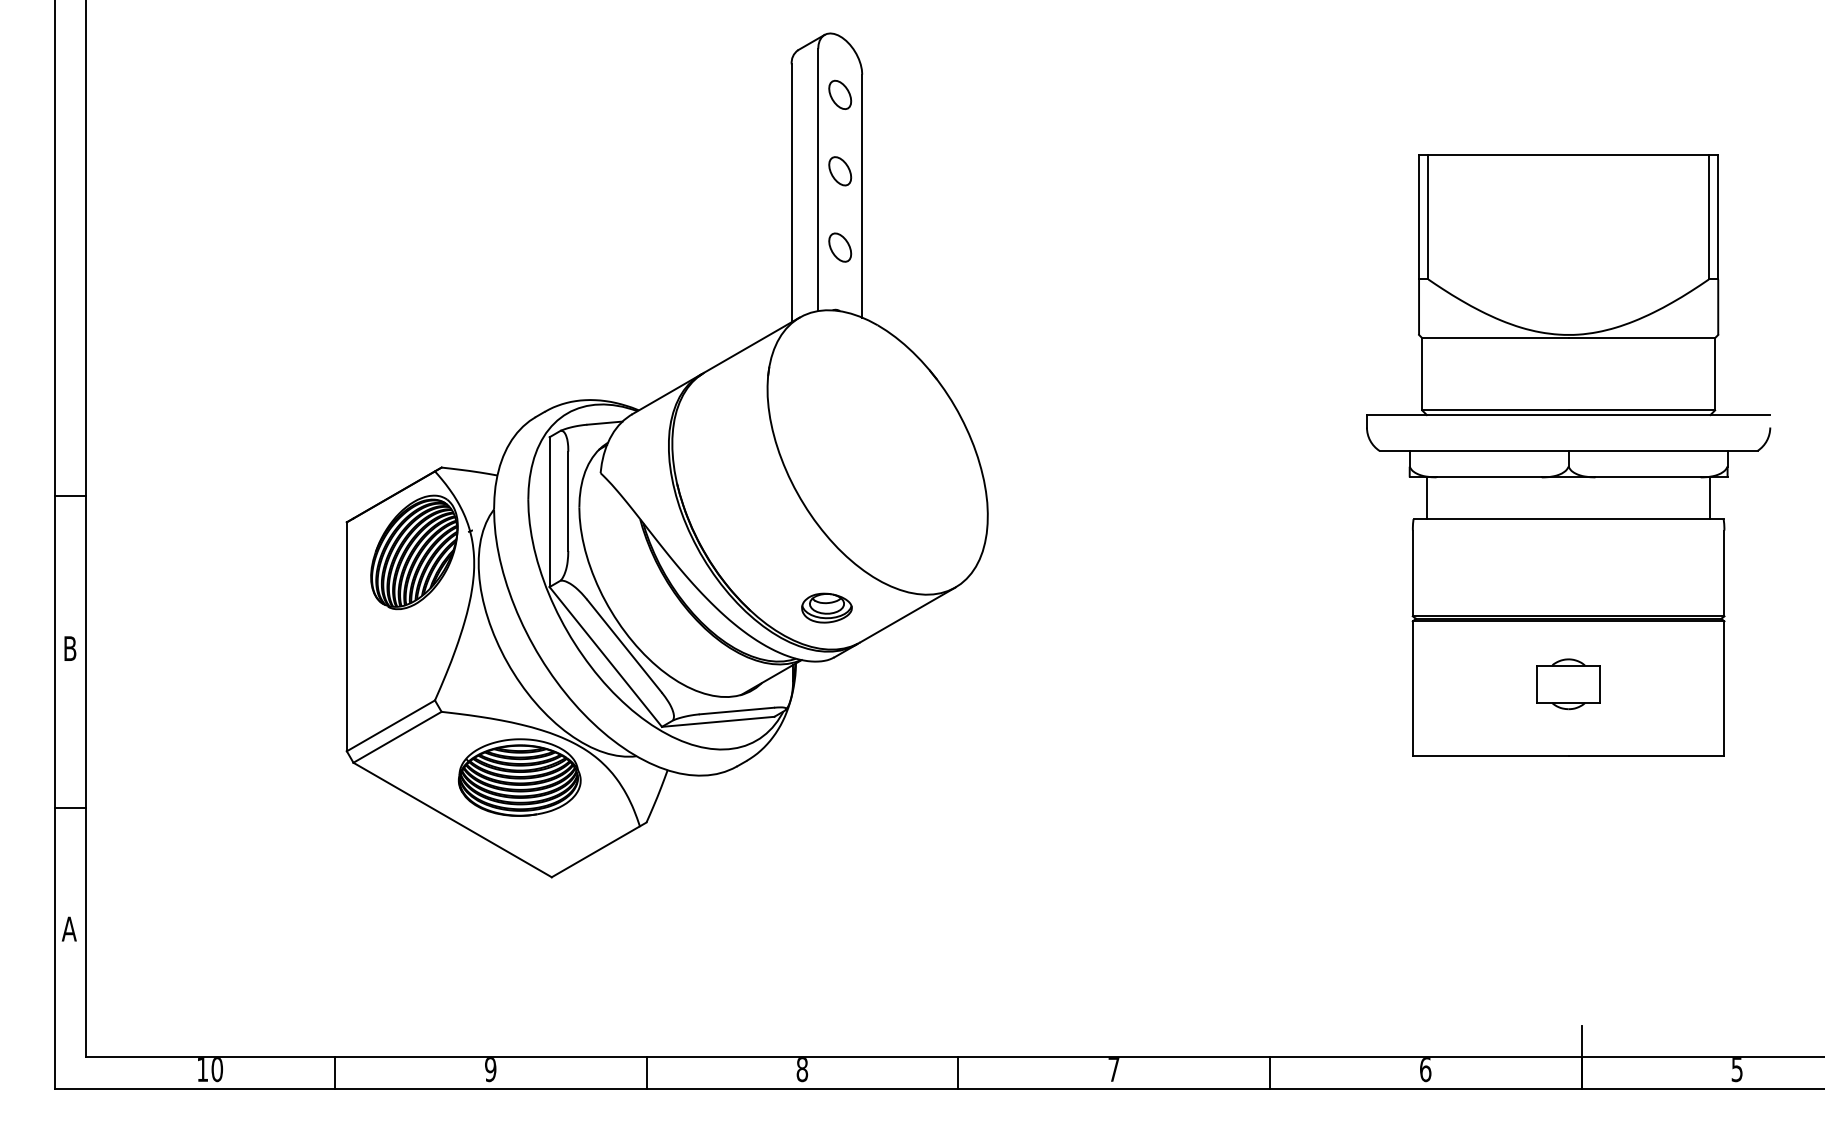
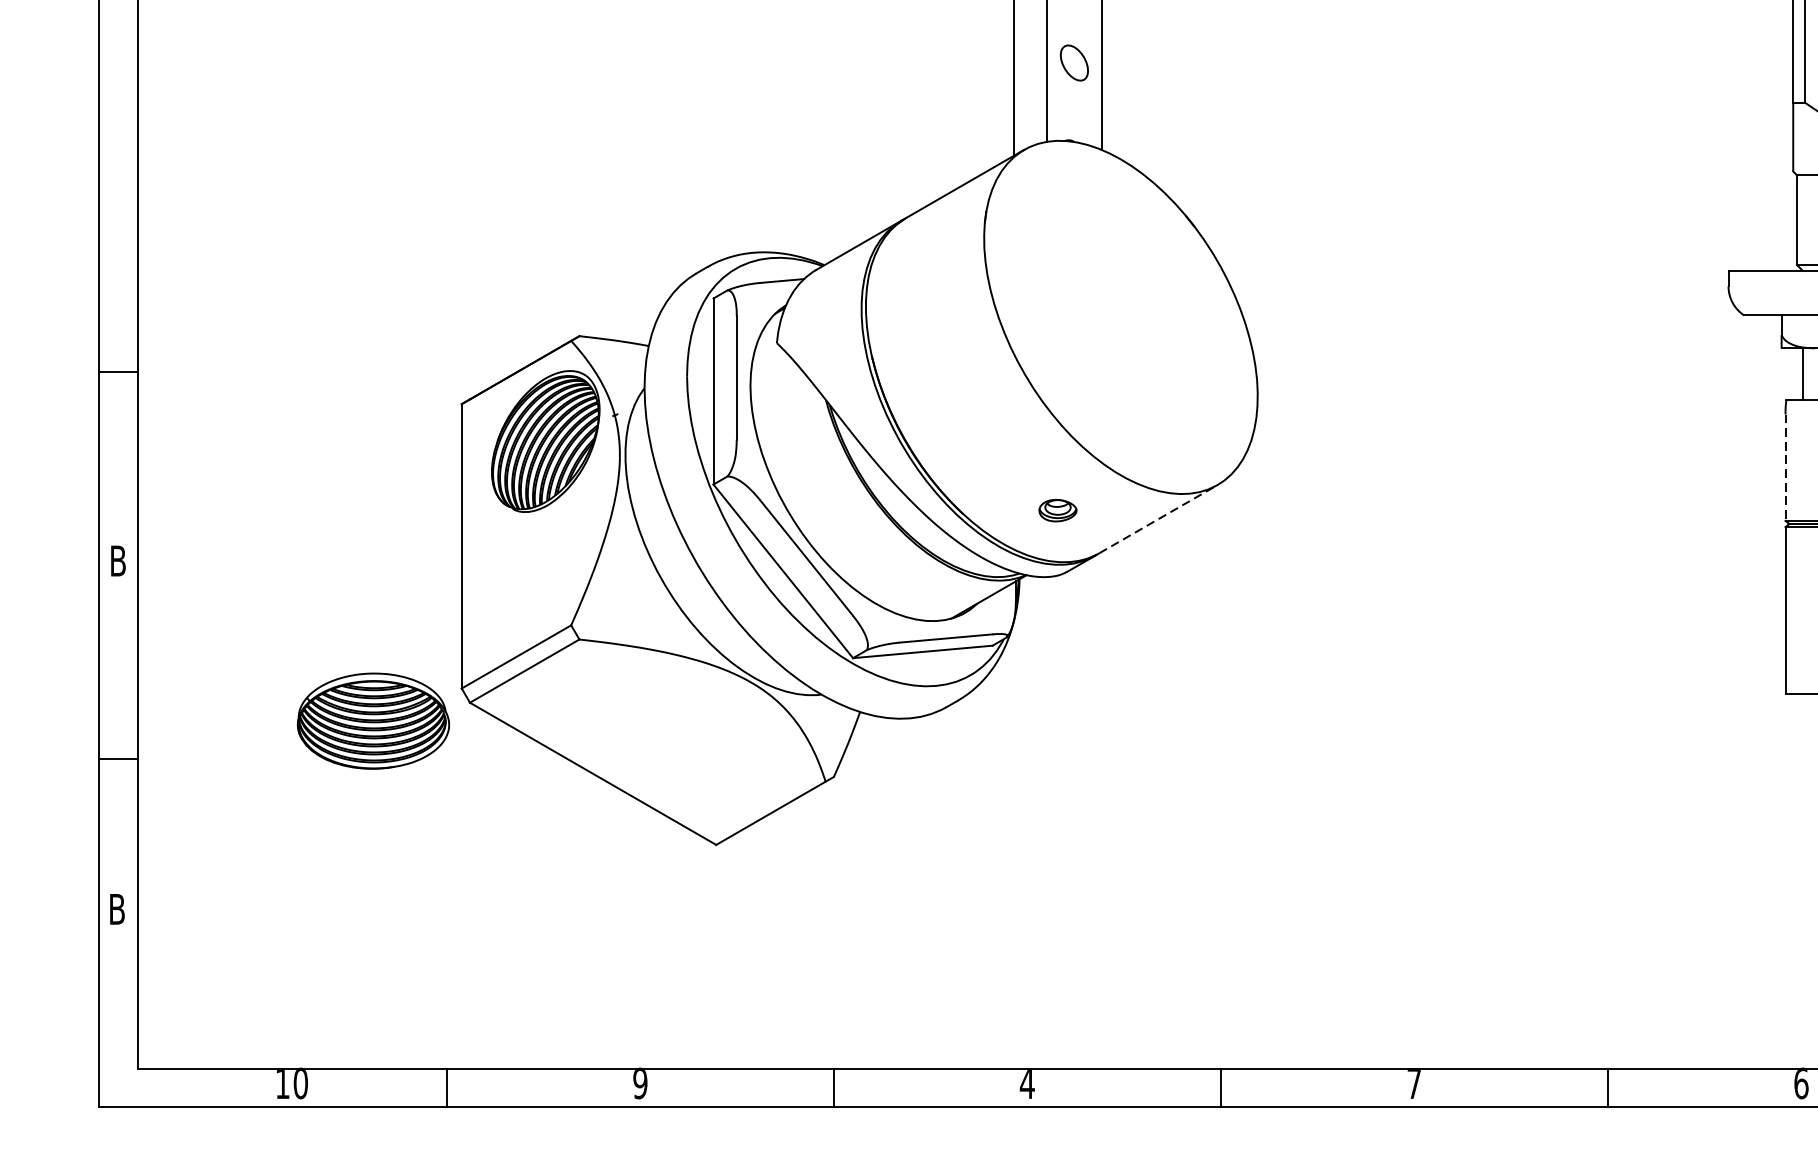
line: (1412, 573) -> (1785, 467), solid -> dashed
part: (826, 607) -> (1057, 509), size x0.6
line: (907, 614) -> (1157, 518), solid -> dashed
part: (519, 777) -> (373, 721), moved
text: (68, 928) -> (116, 908), A -> B
text: (802, 1070) -> (1027, 1084), 8 -> 4

